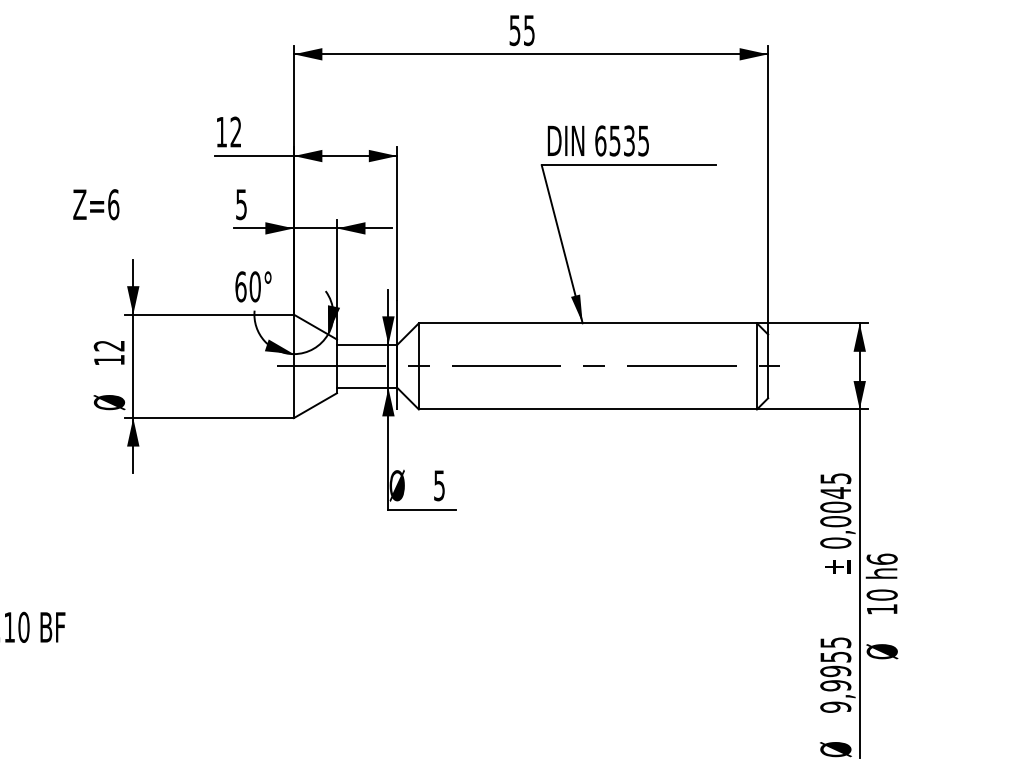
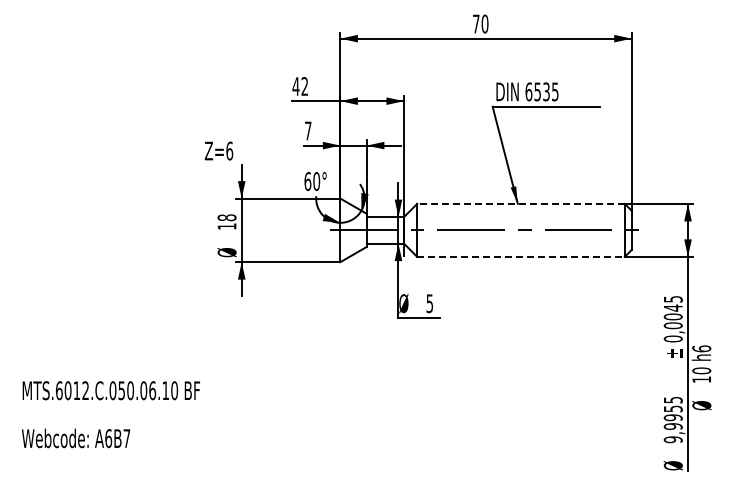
text: (521, 29) -> (480, 23), 55 -> 70
text: (220, 132) -> (295, 86), 12 -> 42
text: (95, 203) -> (218, 150), moved
text: (241, 203) -> (308, 130), 5 -> 7
line: (588, 322) -> (521, 203), solid -> dashed
text: (108, 345) -> (226, 217), 12 -> 18
line: (588, 408) -> (521, 256), solid -> dashed

